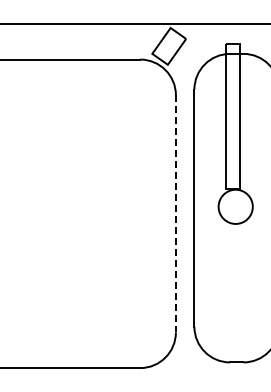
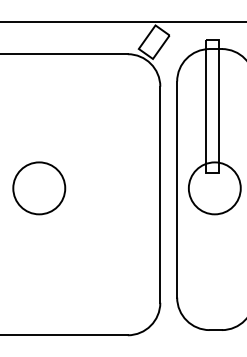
circle: (42, 206) -> (38, 188), added
circle: (235, 206) -> (214, 188), size x1.67
line: (175, 213) -> (159, 194), dashed -> solid

